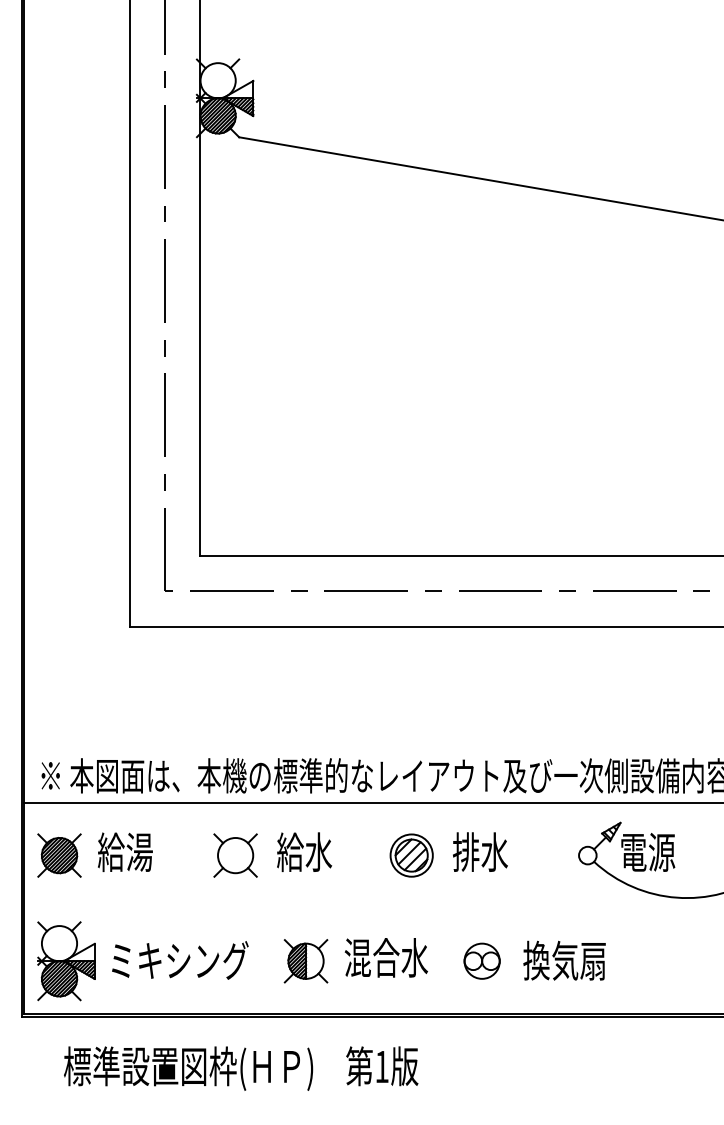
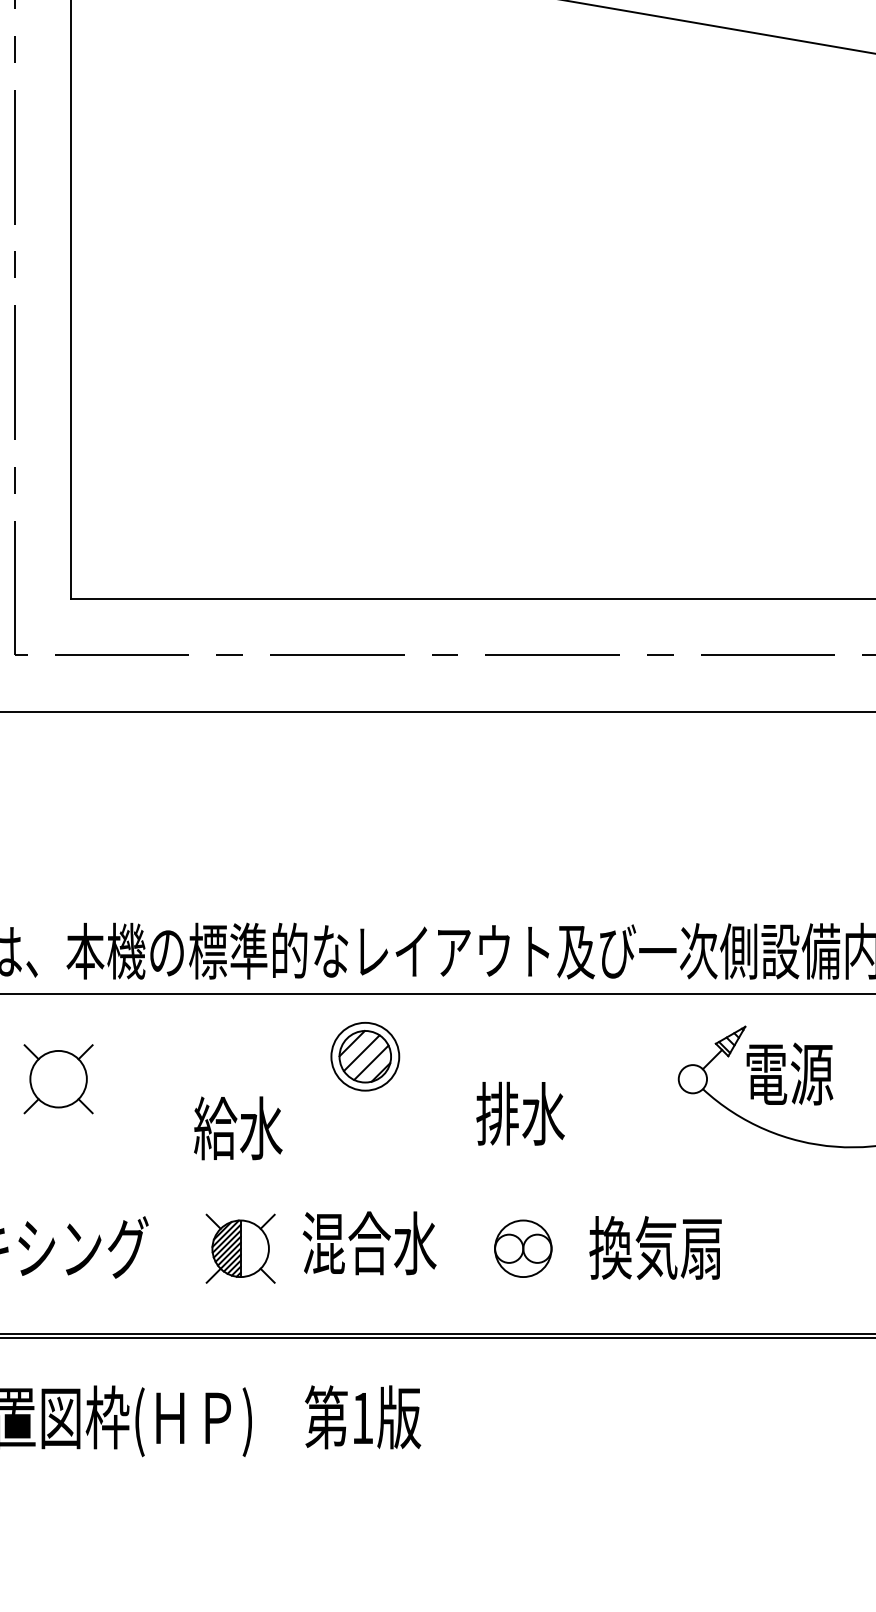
text: (304, 851) -> (238, 1127), moved
text: (480, 851) -> (520, 1112), moved
part: (235, 855) -> (58, 1079), moved
part: (411, 855) -> (364, 1056), moved

